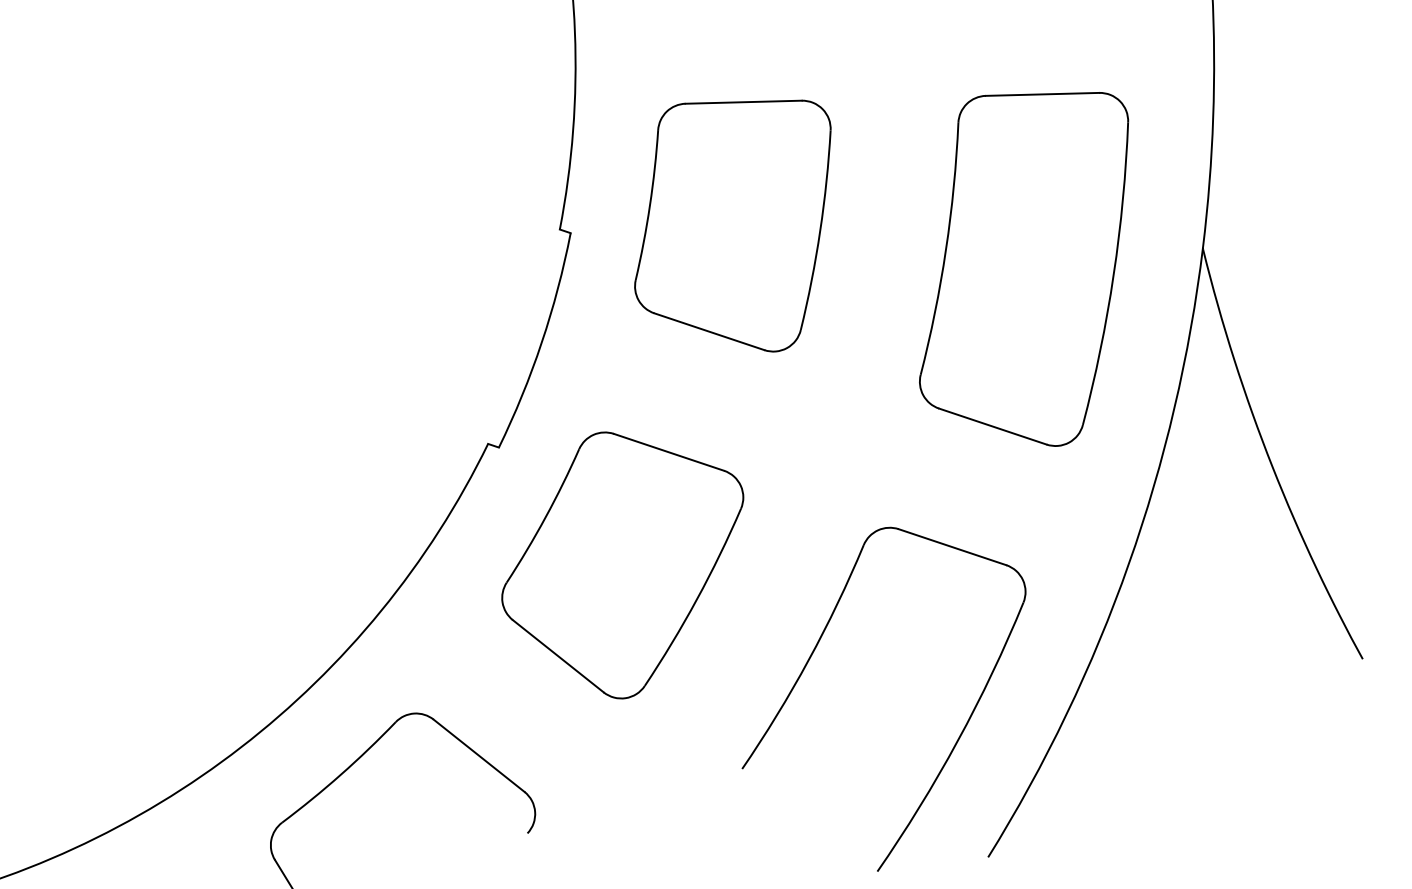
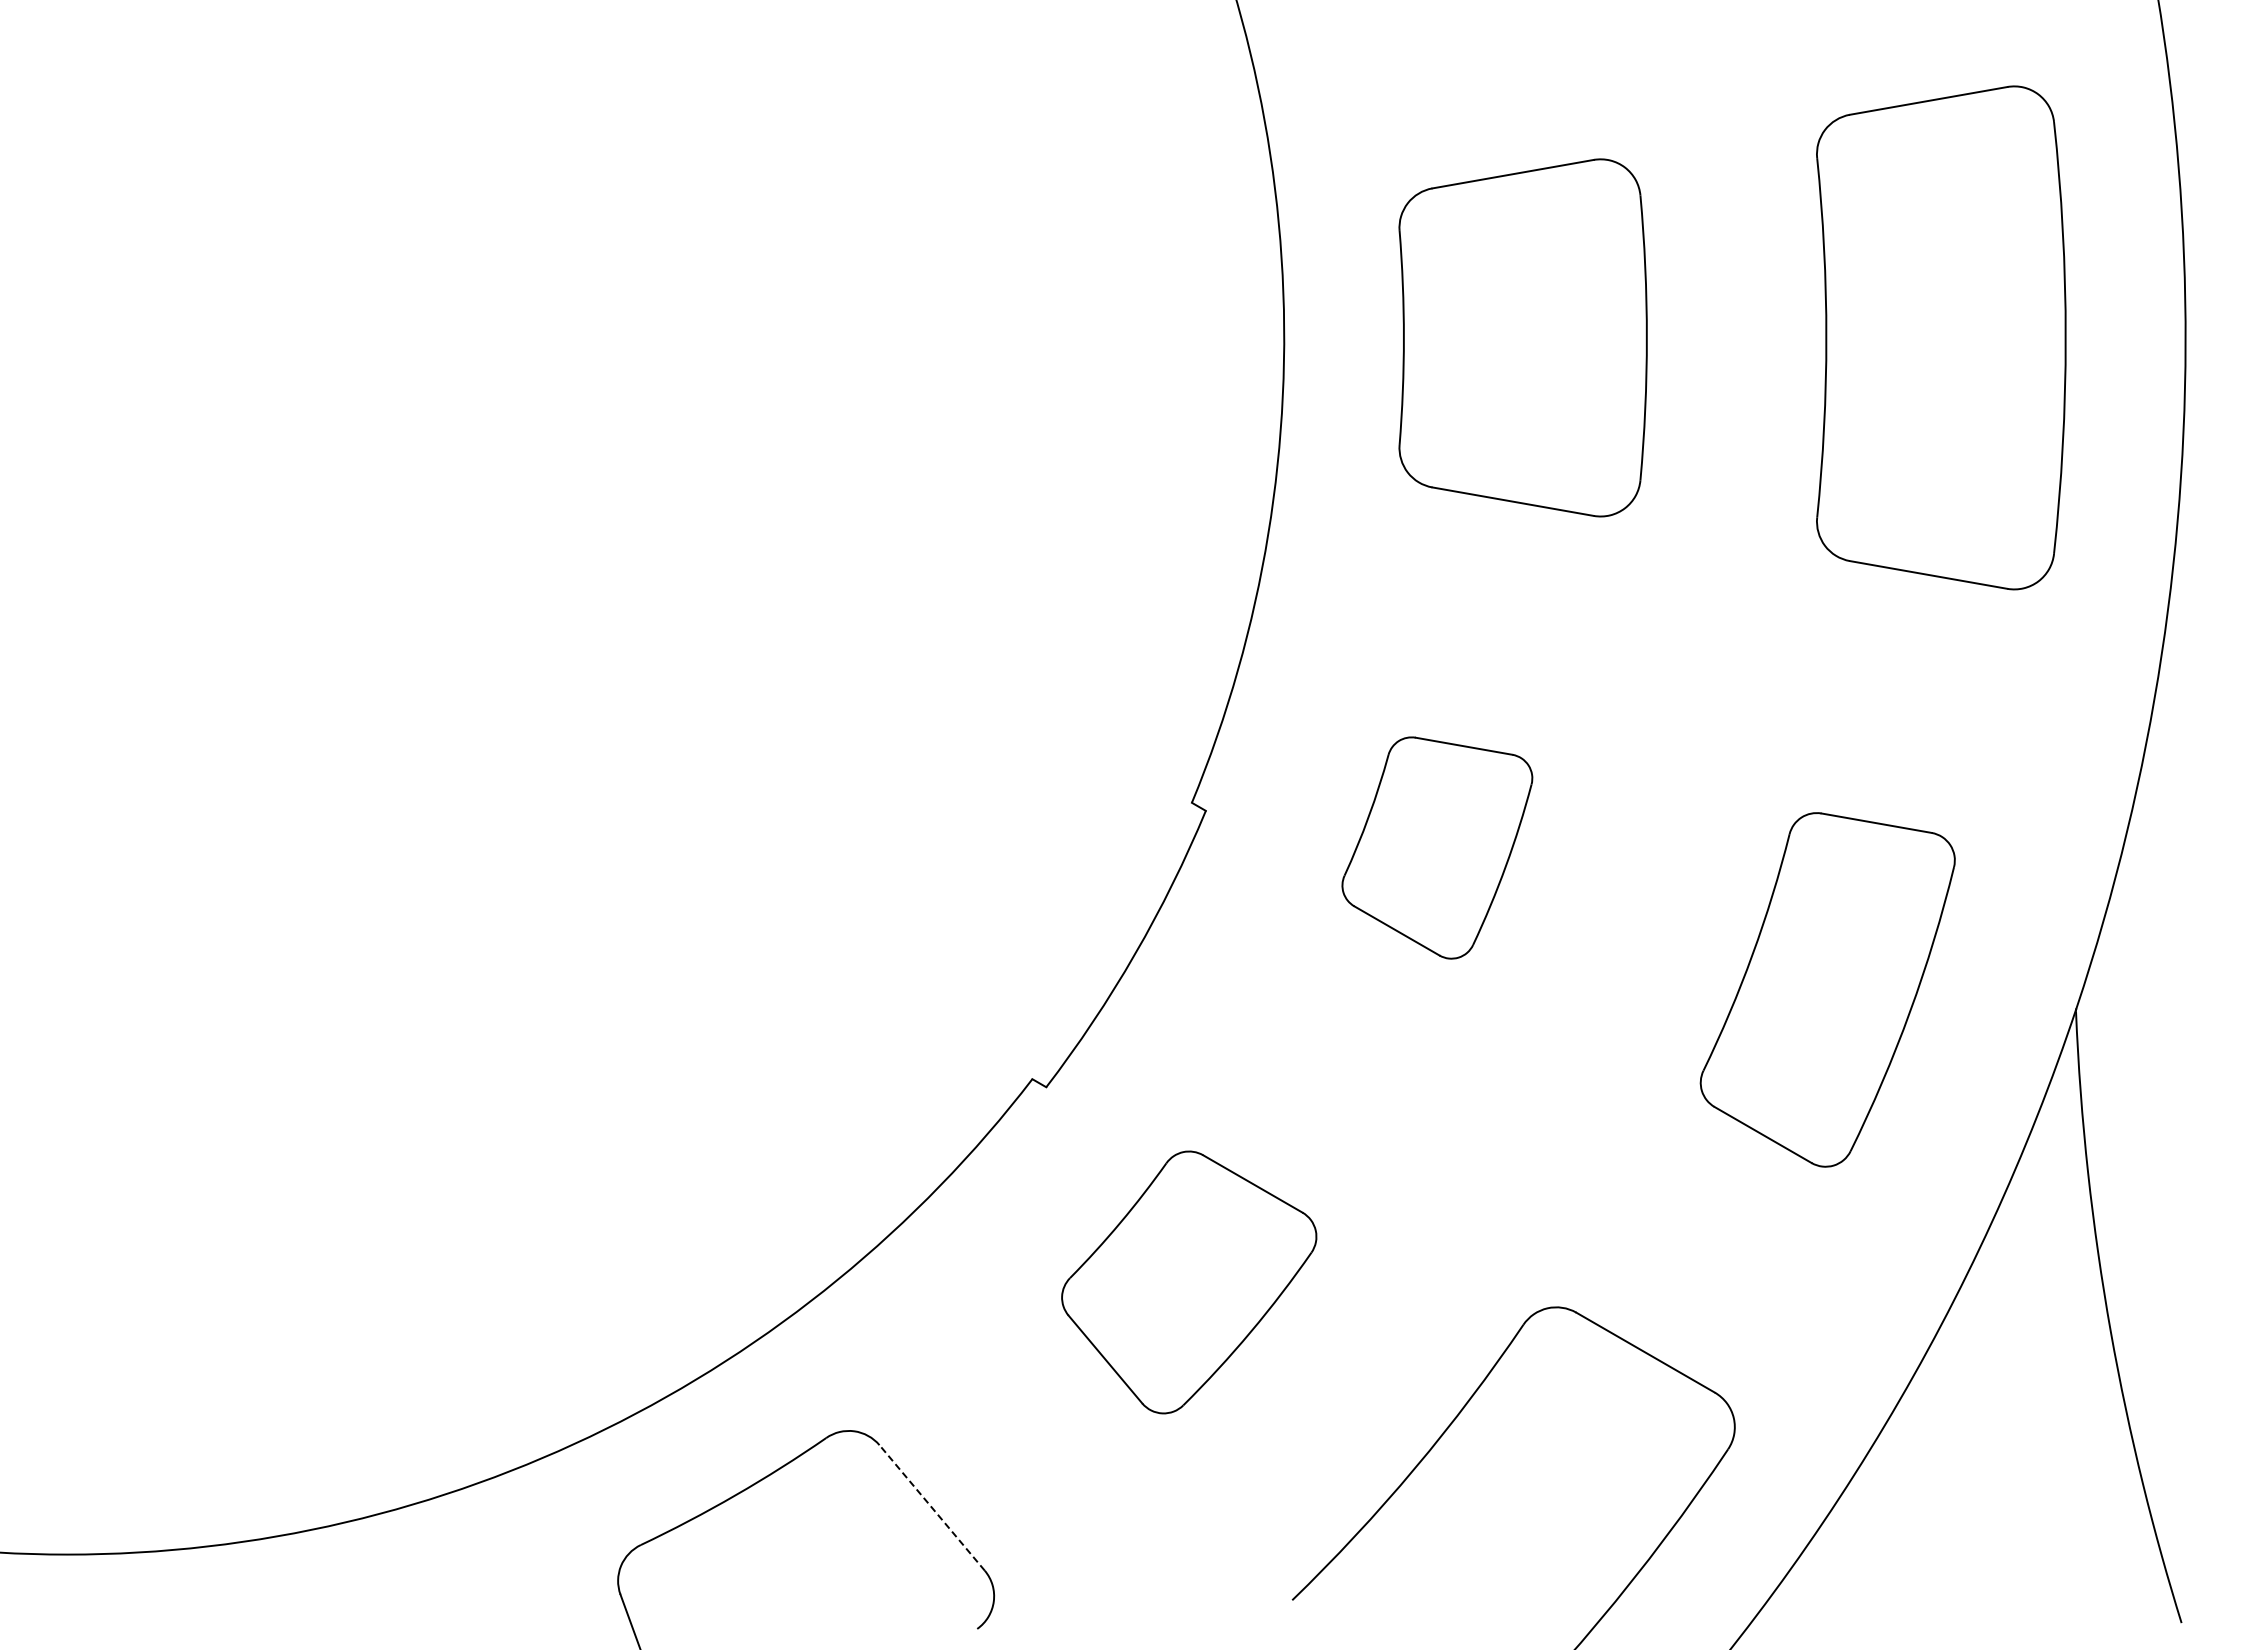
part: (736, 225) -> (1437, 847), size x0.6
part: (1027, 269) -> (1827, 989), size x0.7
part: (625, 563) -> (1188, 1282), size x0.7
line: (479, 755) -> (932, 1507), solid -> dashed

